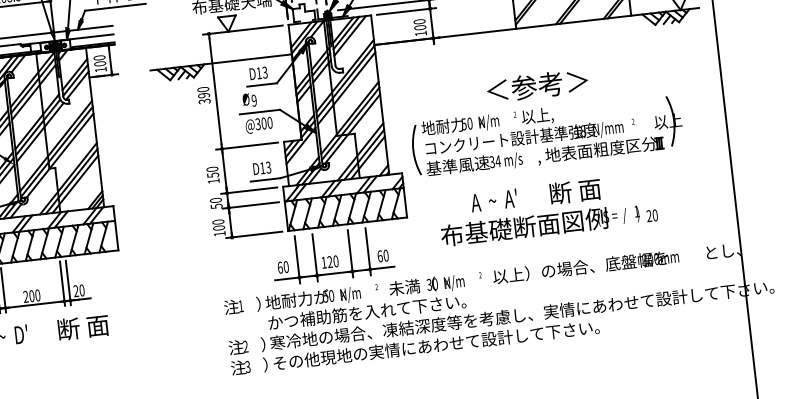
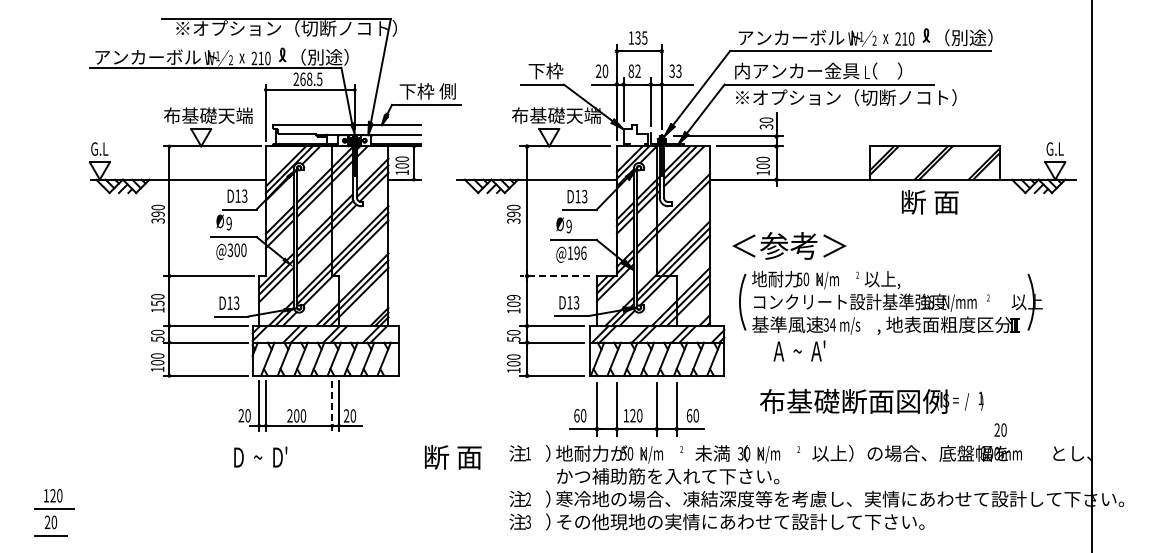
text: (537, 85) -> (789, 245), moved
line: (346, 88) -> (673, 224), removed
text: (263, 123) -> (576, 252), @300 -> @196
line: (247, 146) -> (555, 276), solid -> dashed
text: (212, 171) -> (513, 300), 150 -> 109
text: (575, 190) -> (930, 201), moved
text: (494, 200) -> (799, 350), moved
text: (652, 215) -> (1000, 429), moved
line: (62, 283) -> (332, 405), solid -> dashed
text: (83, 327) -> (453, 457), moved

